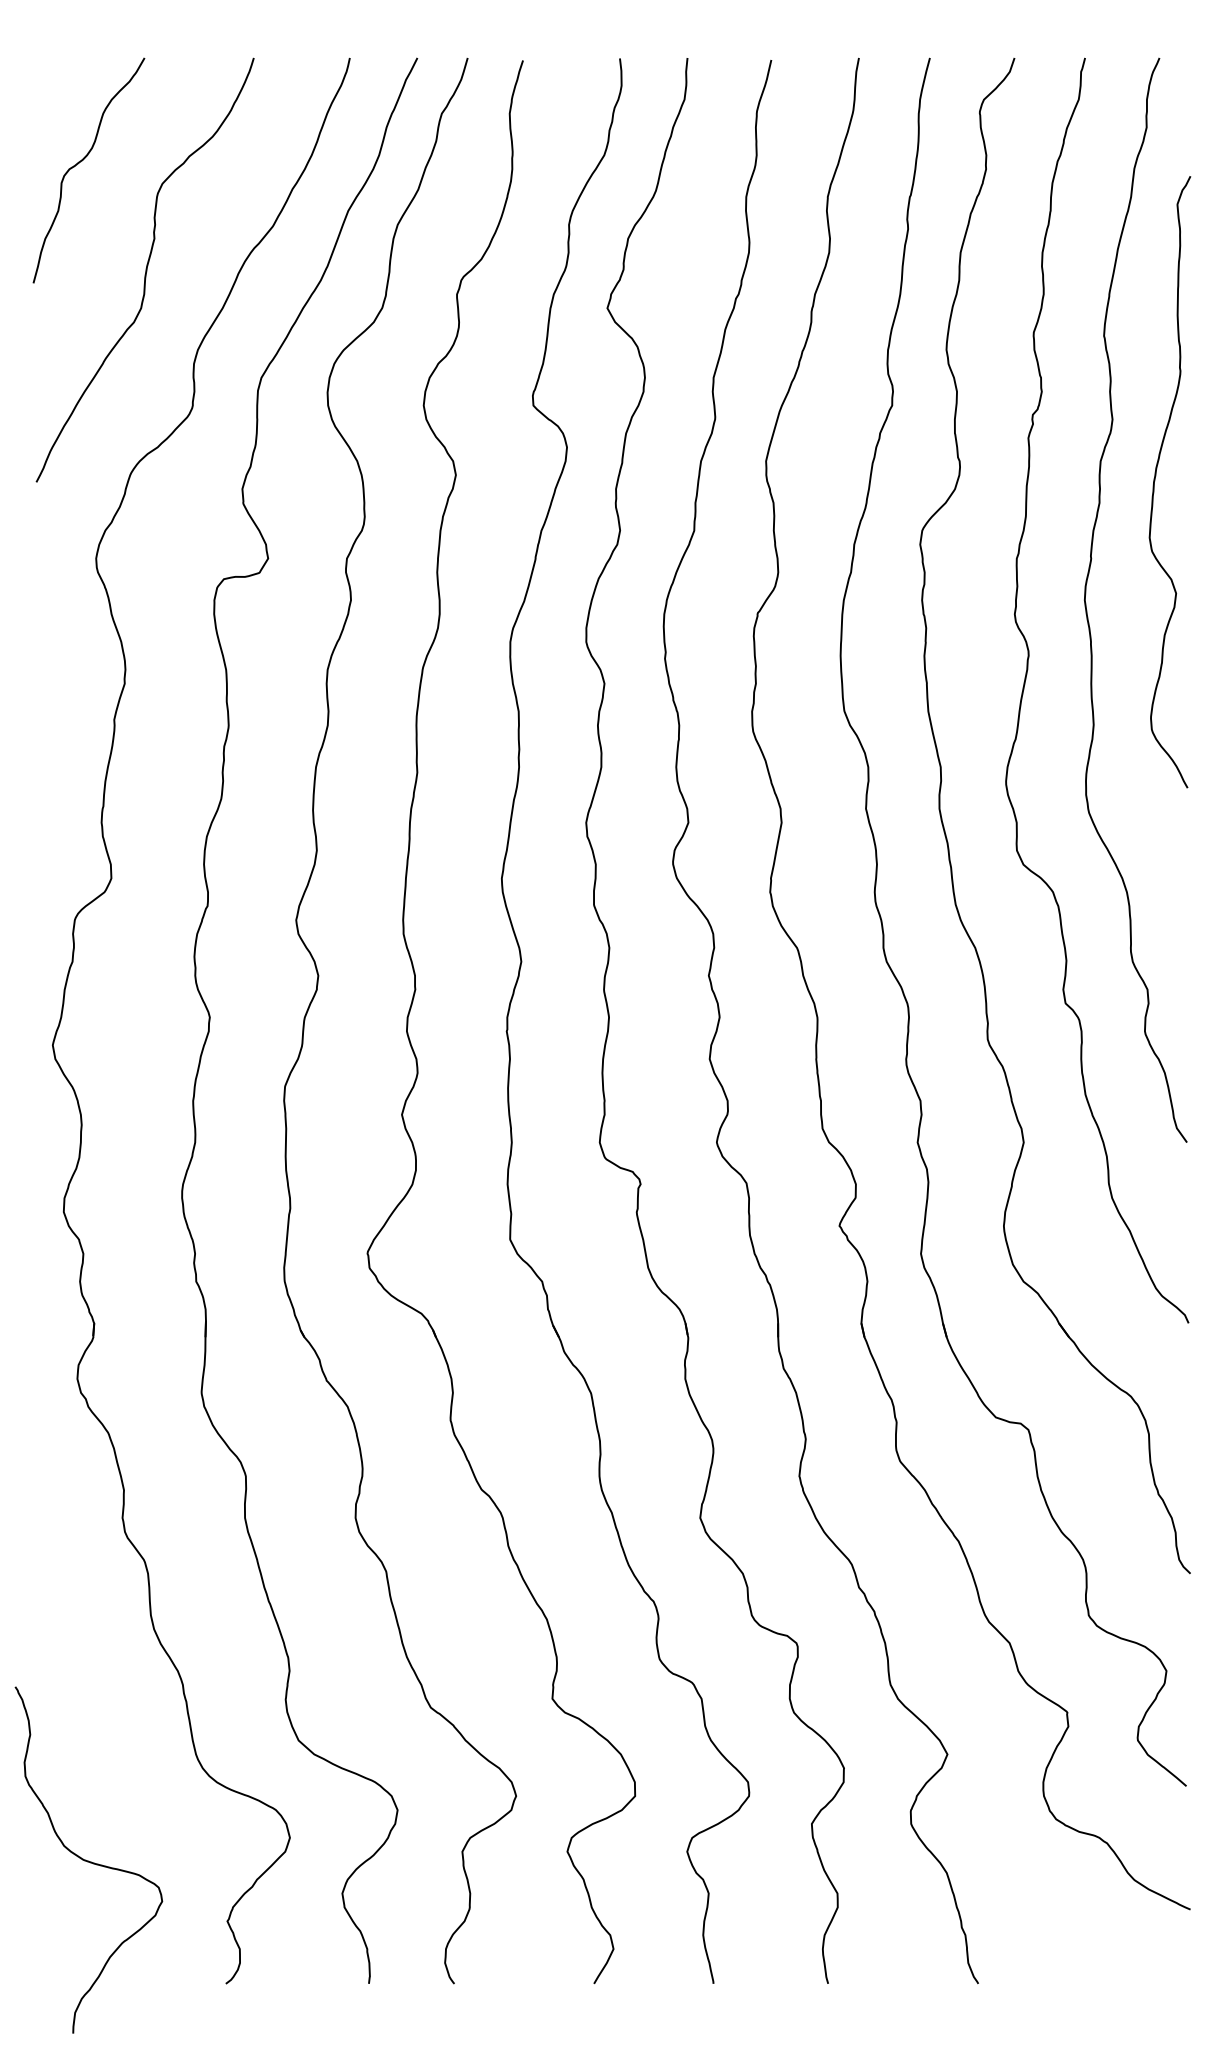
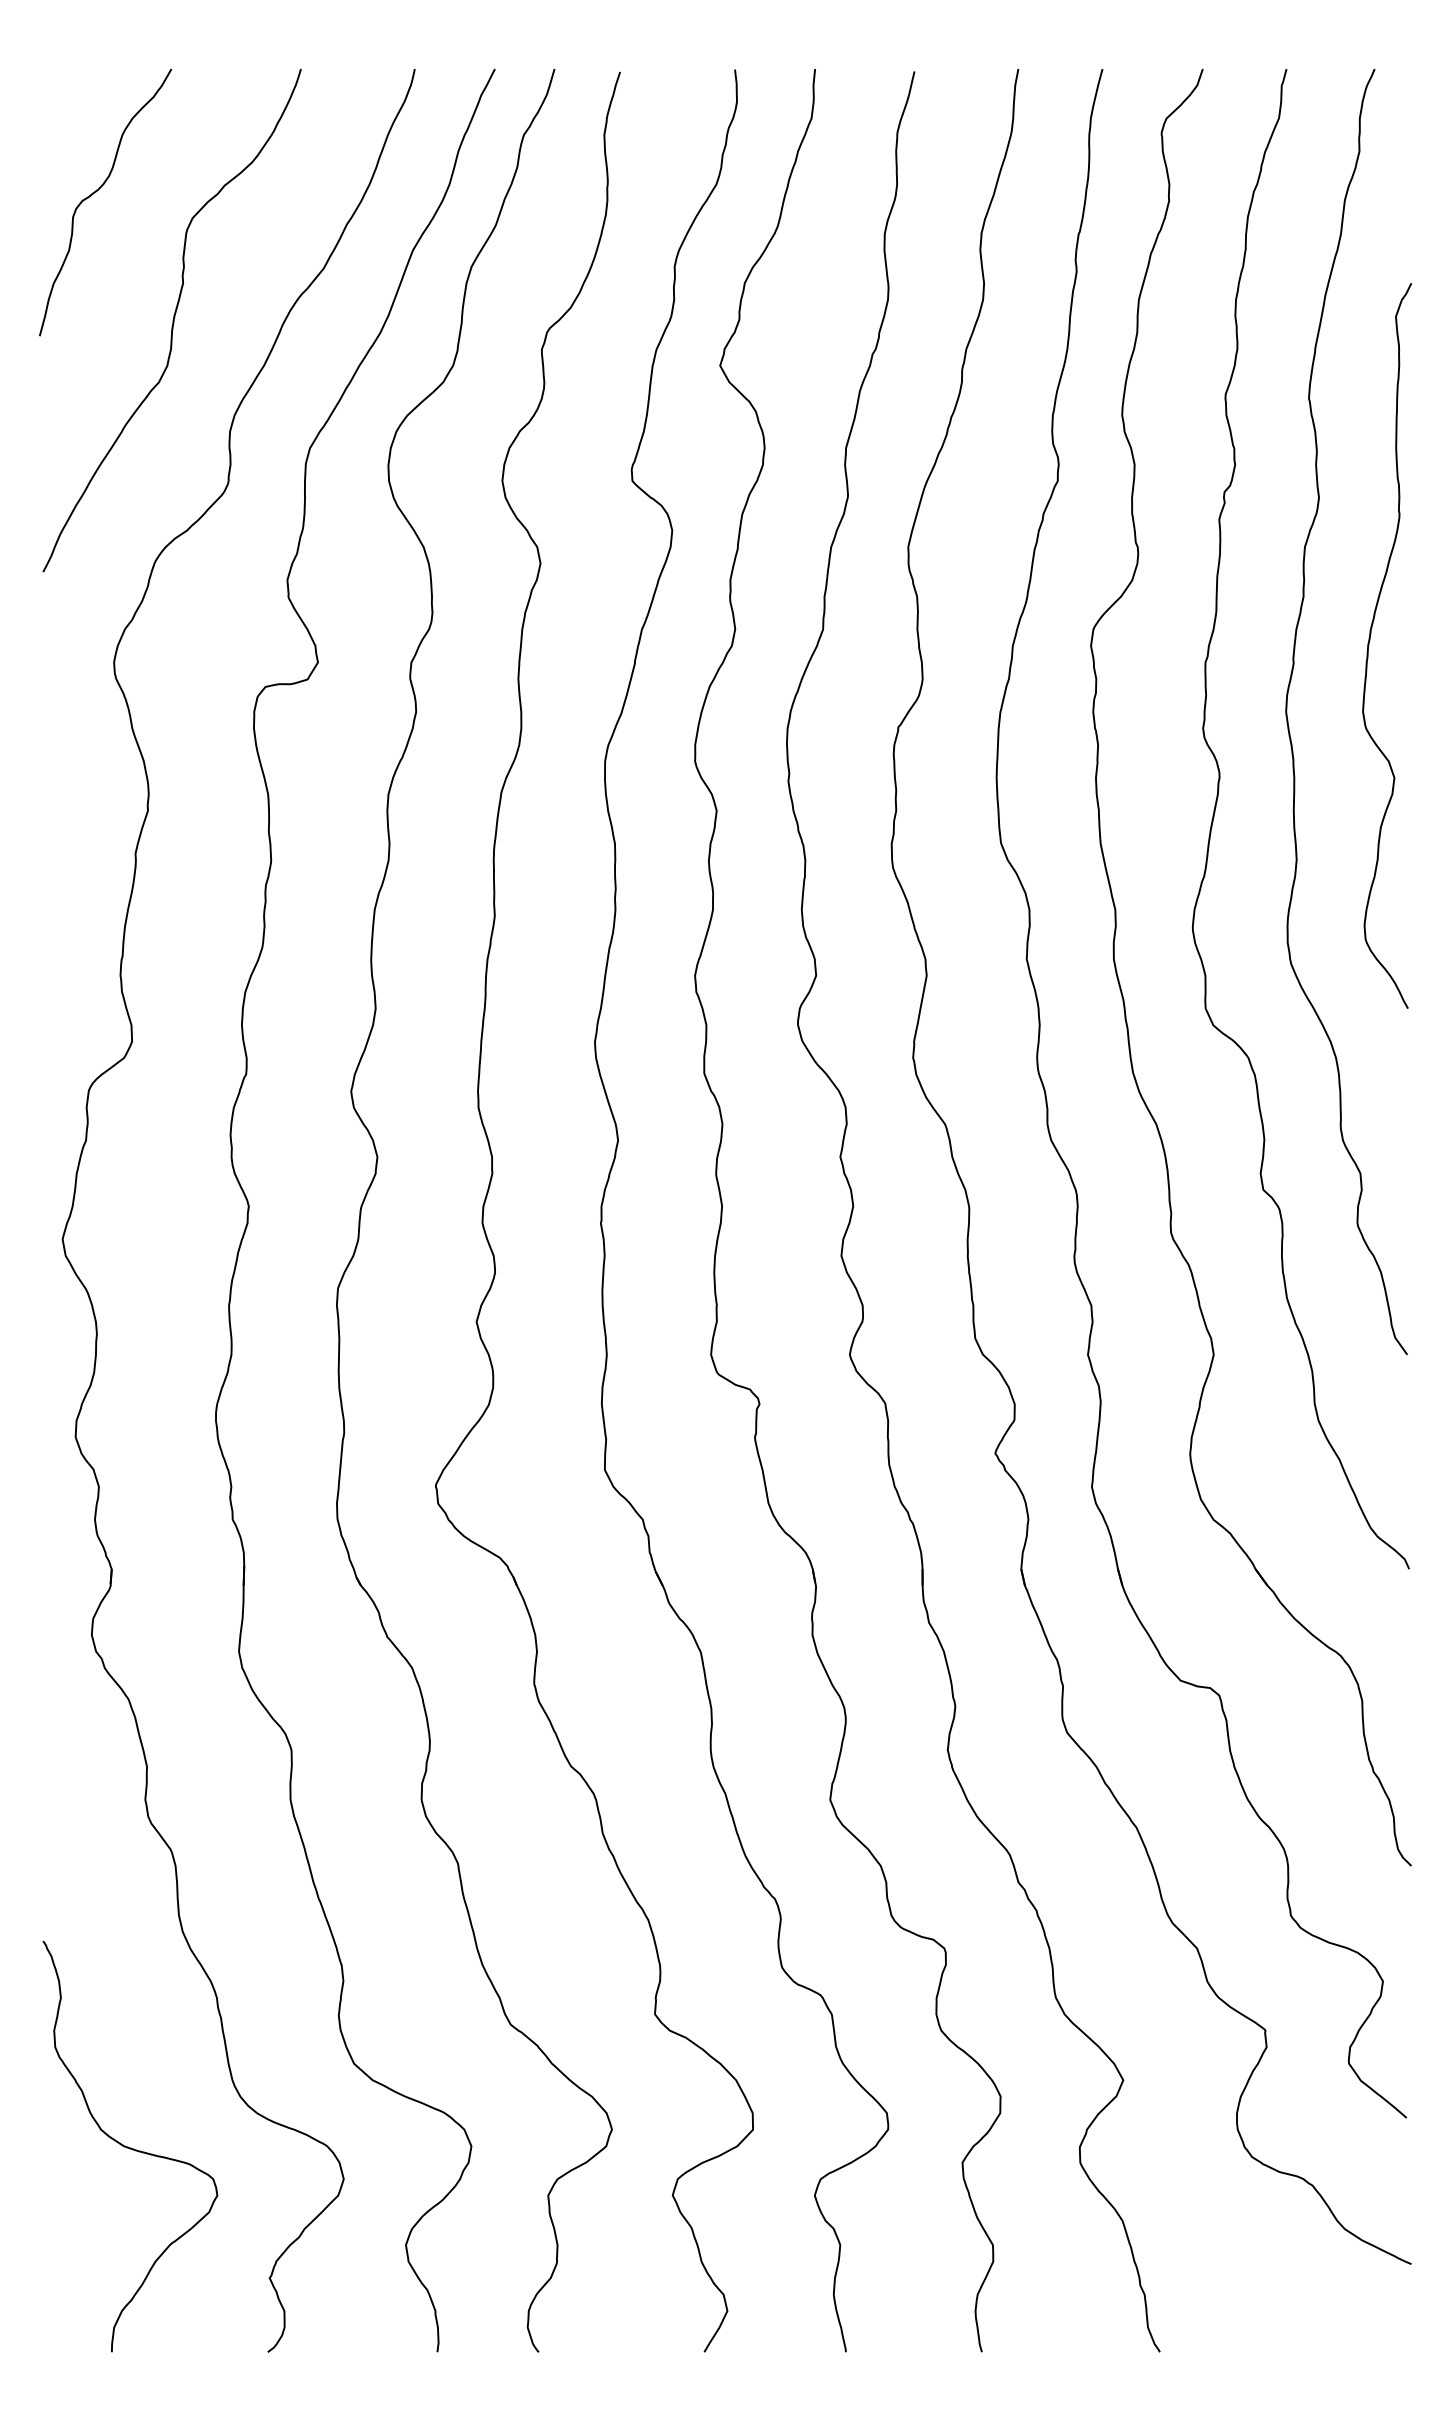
curve: (1155, 477) -> (1370, 640), moved
curve: (88, 1860) -> (130, 2147), moved

